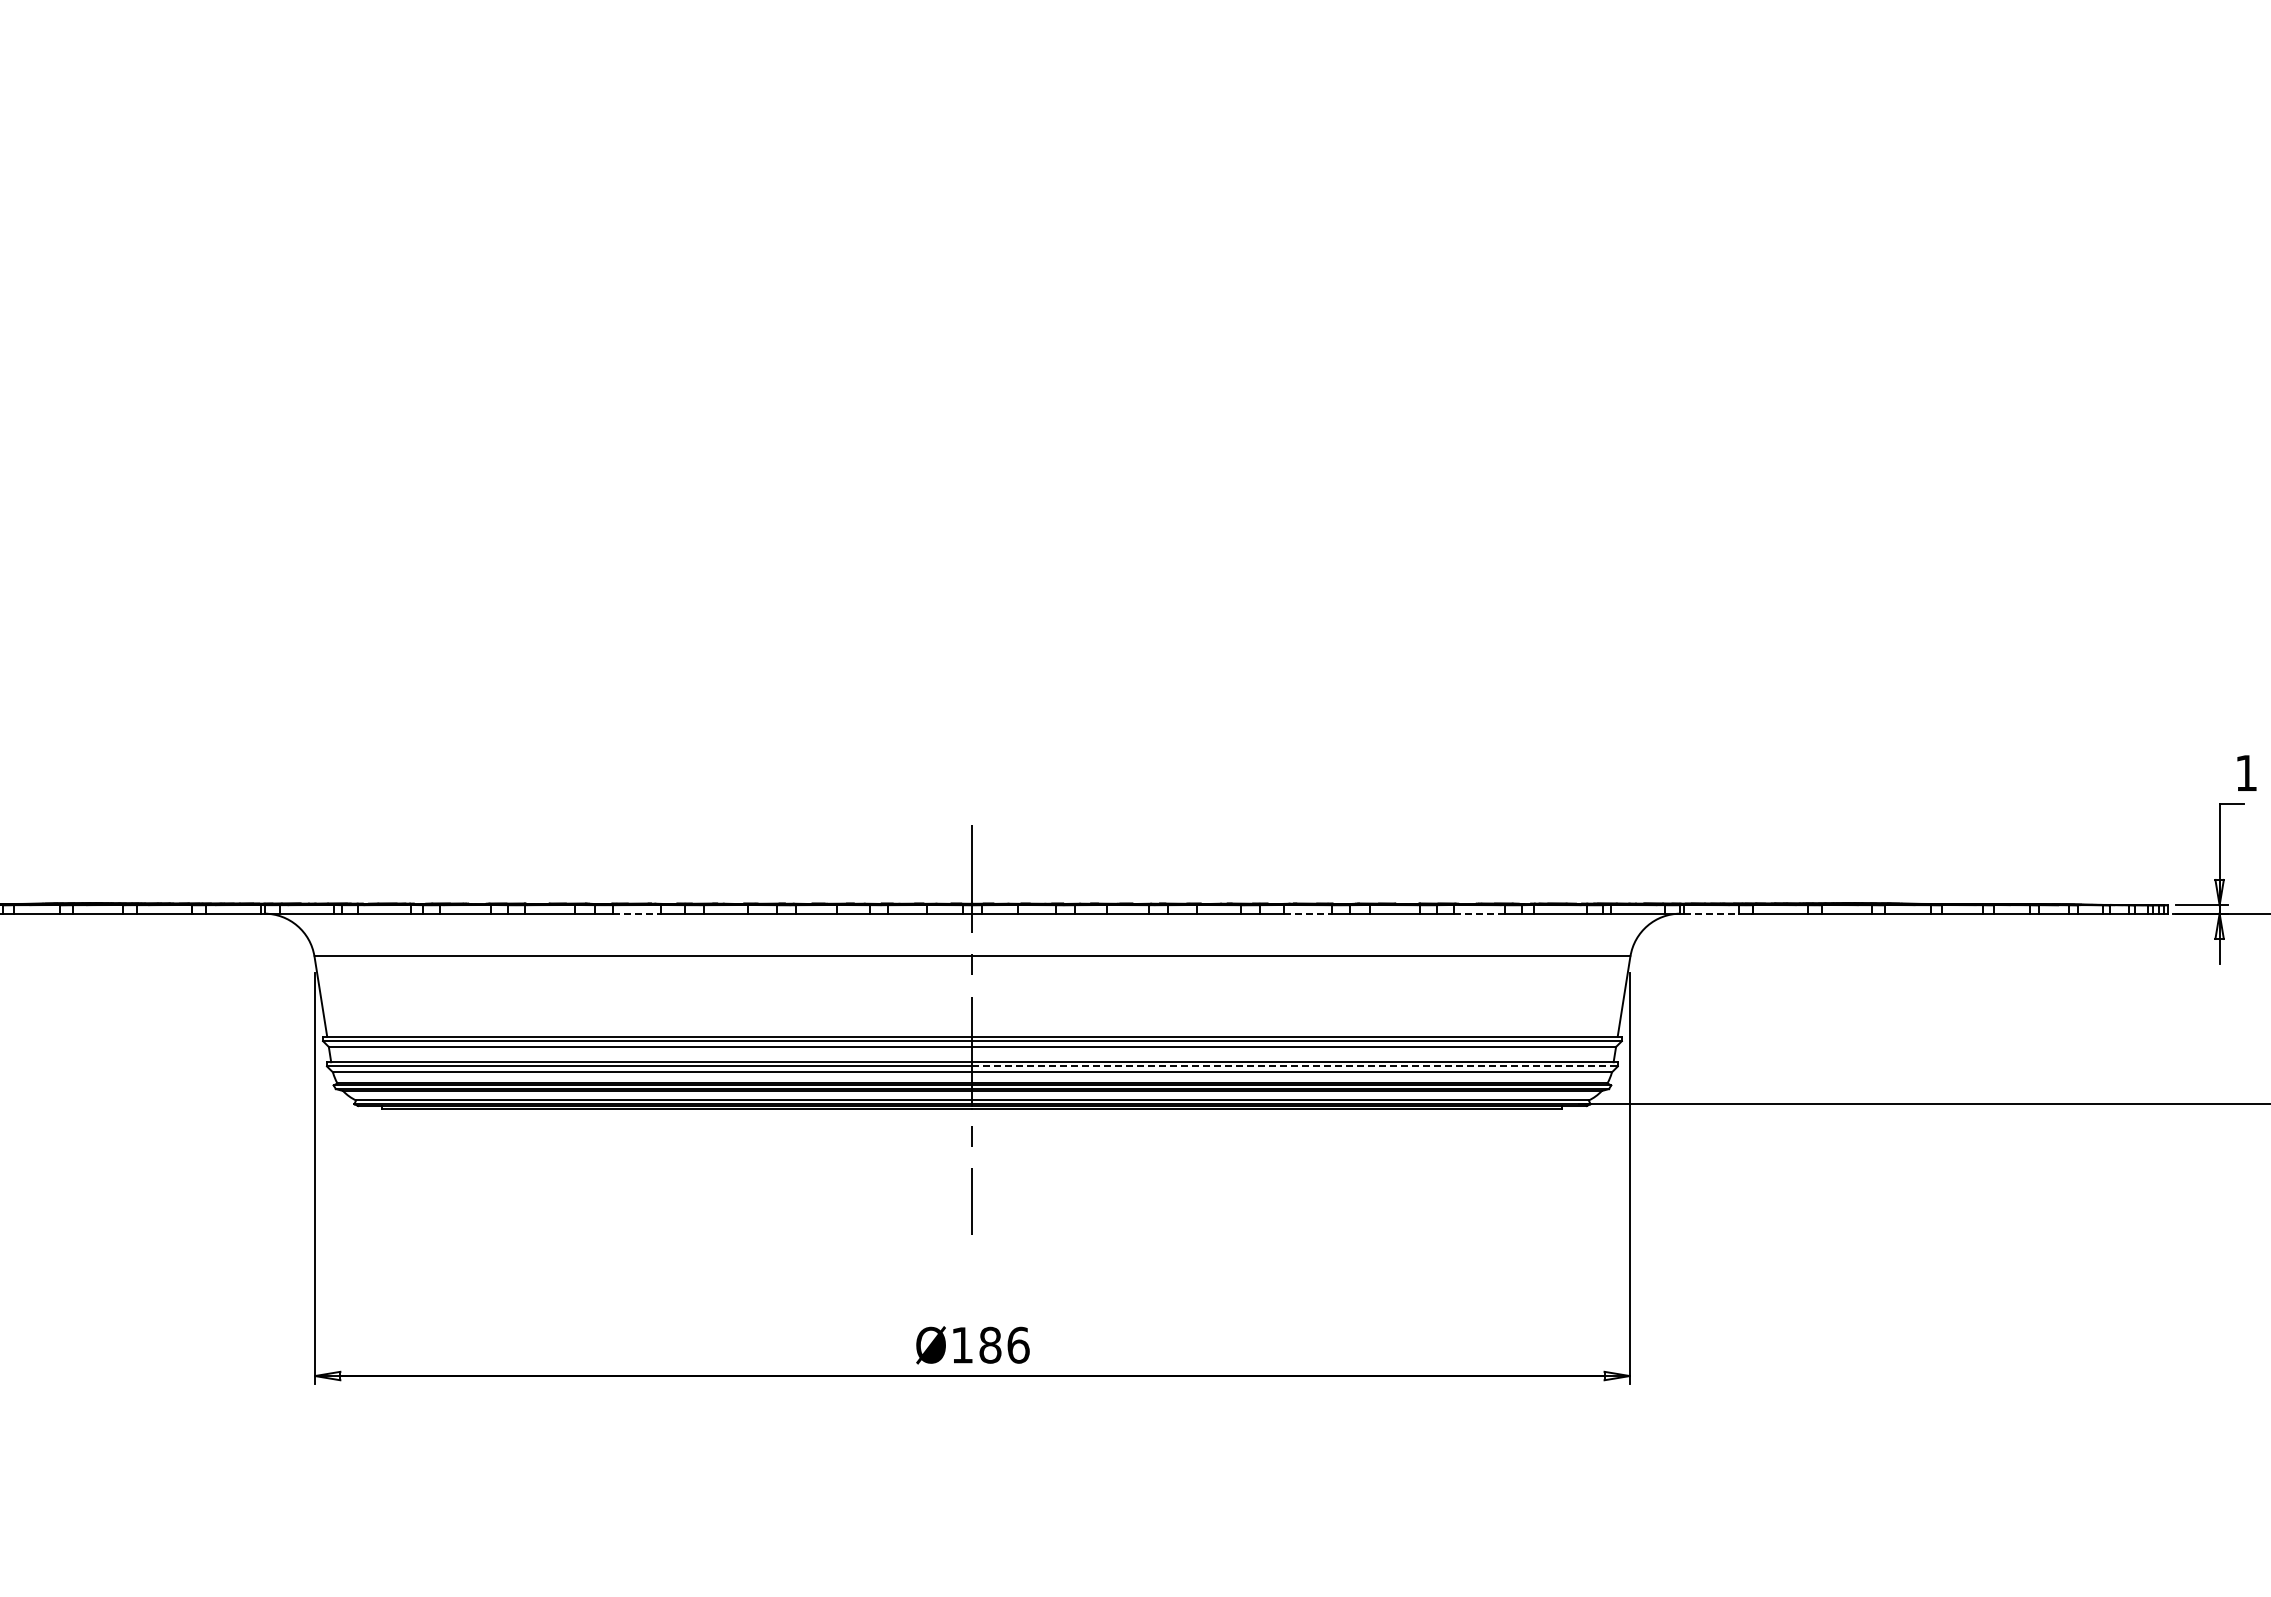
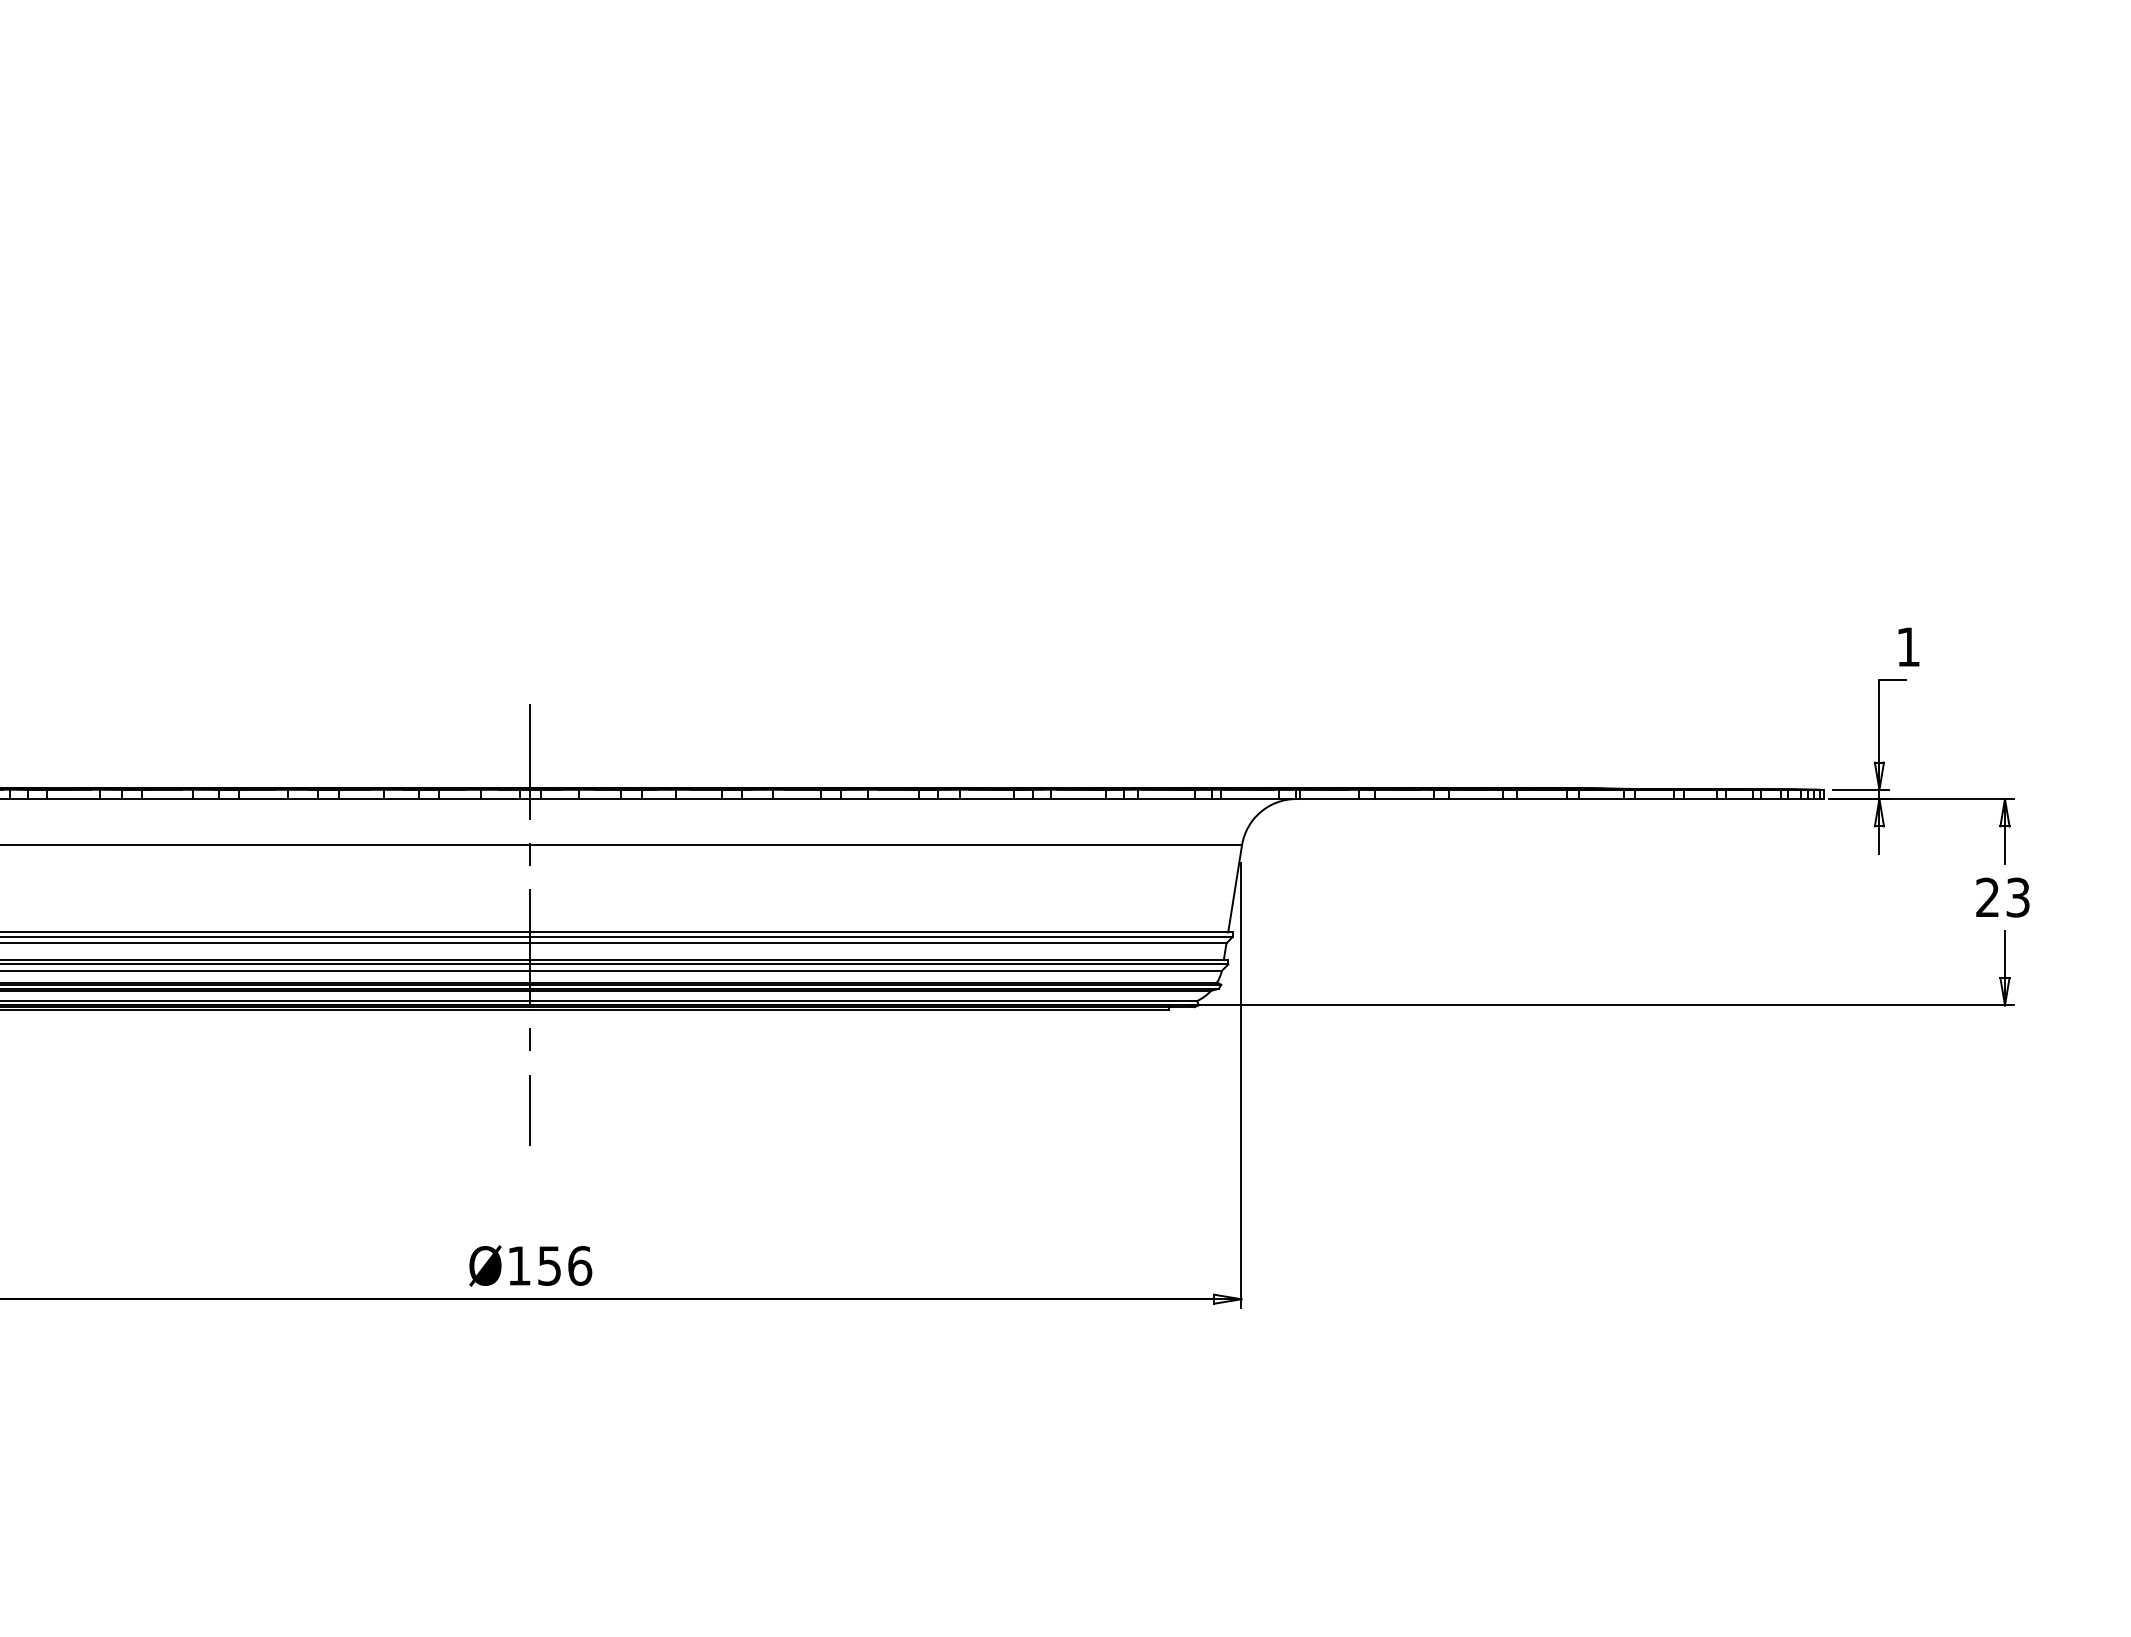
line: (636, 913) -> (166, 798), dashed -> solid
line: (1307, 913) -> (892, 798), dashed -> solid
line: (1479, 913) -> (1078, 798), dashed -> solid
line: (1711, 913) -> (1329, 798), dashed -> solid
line: (1295, 1066) -> (879, 964), dashed -> solid
text: (990, 1344) -> (549, 1265), Ø186 -> Ø156

